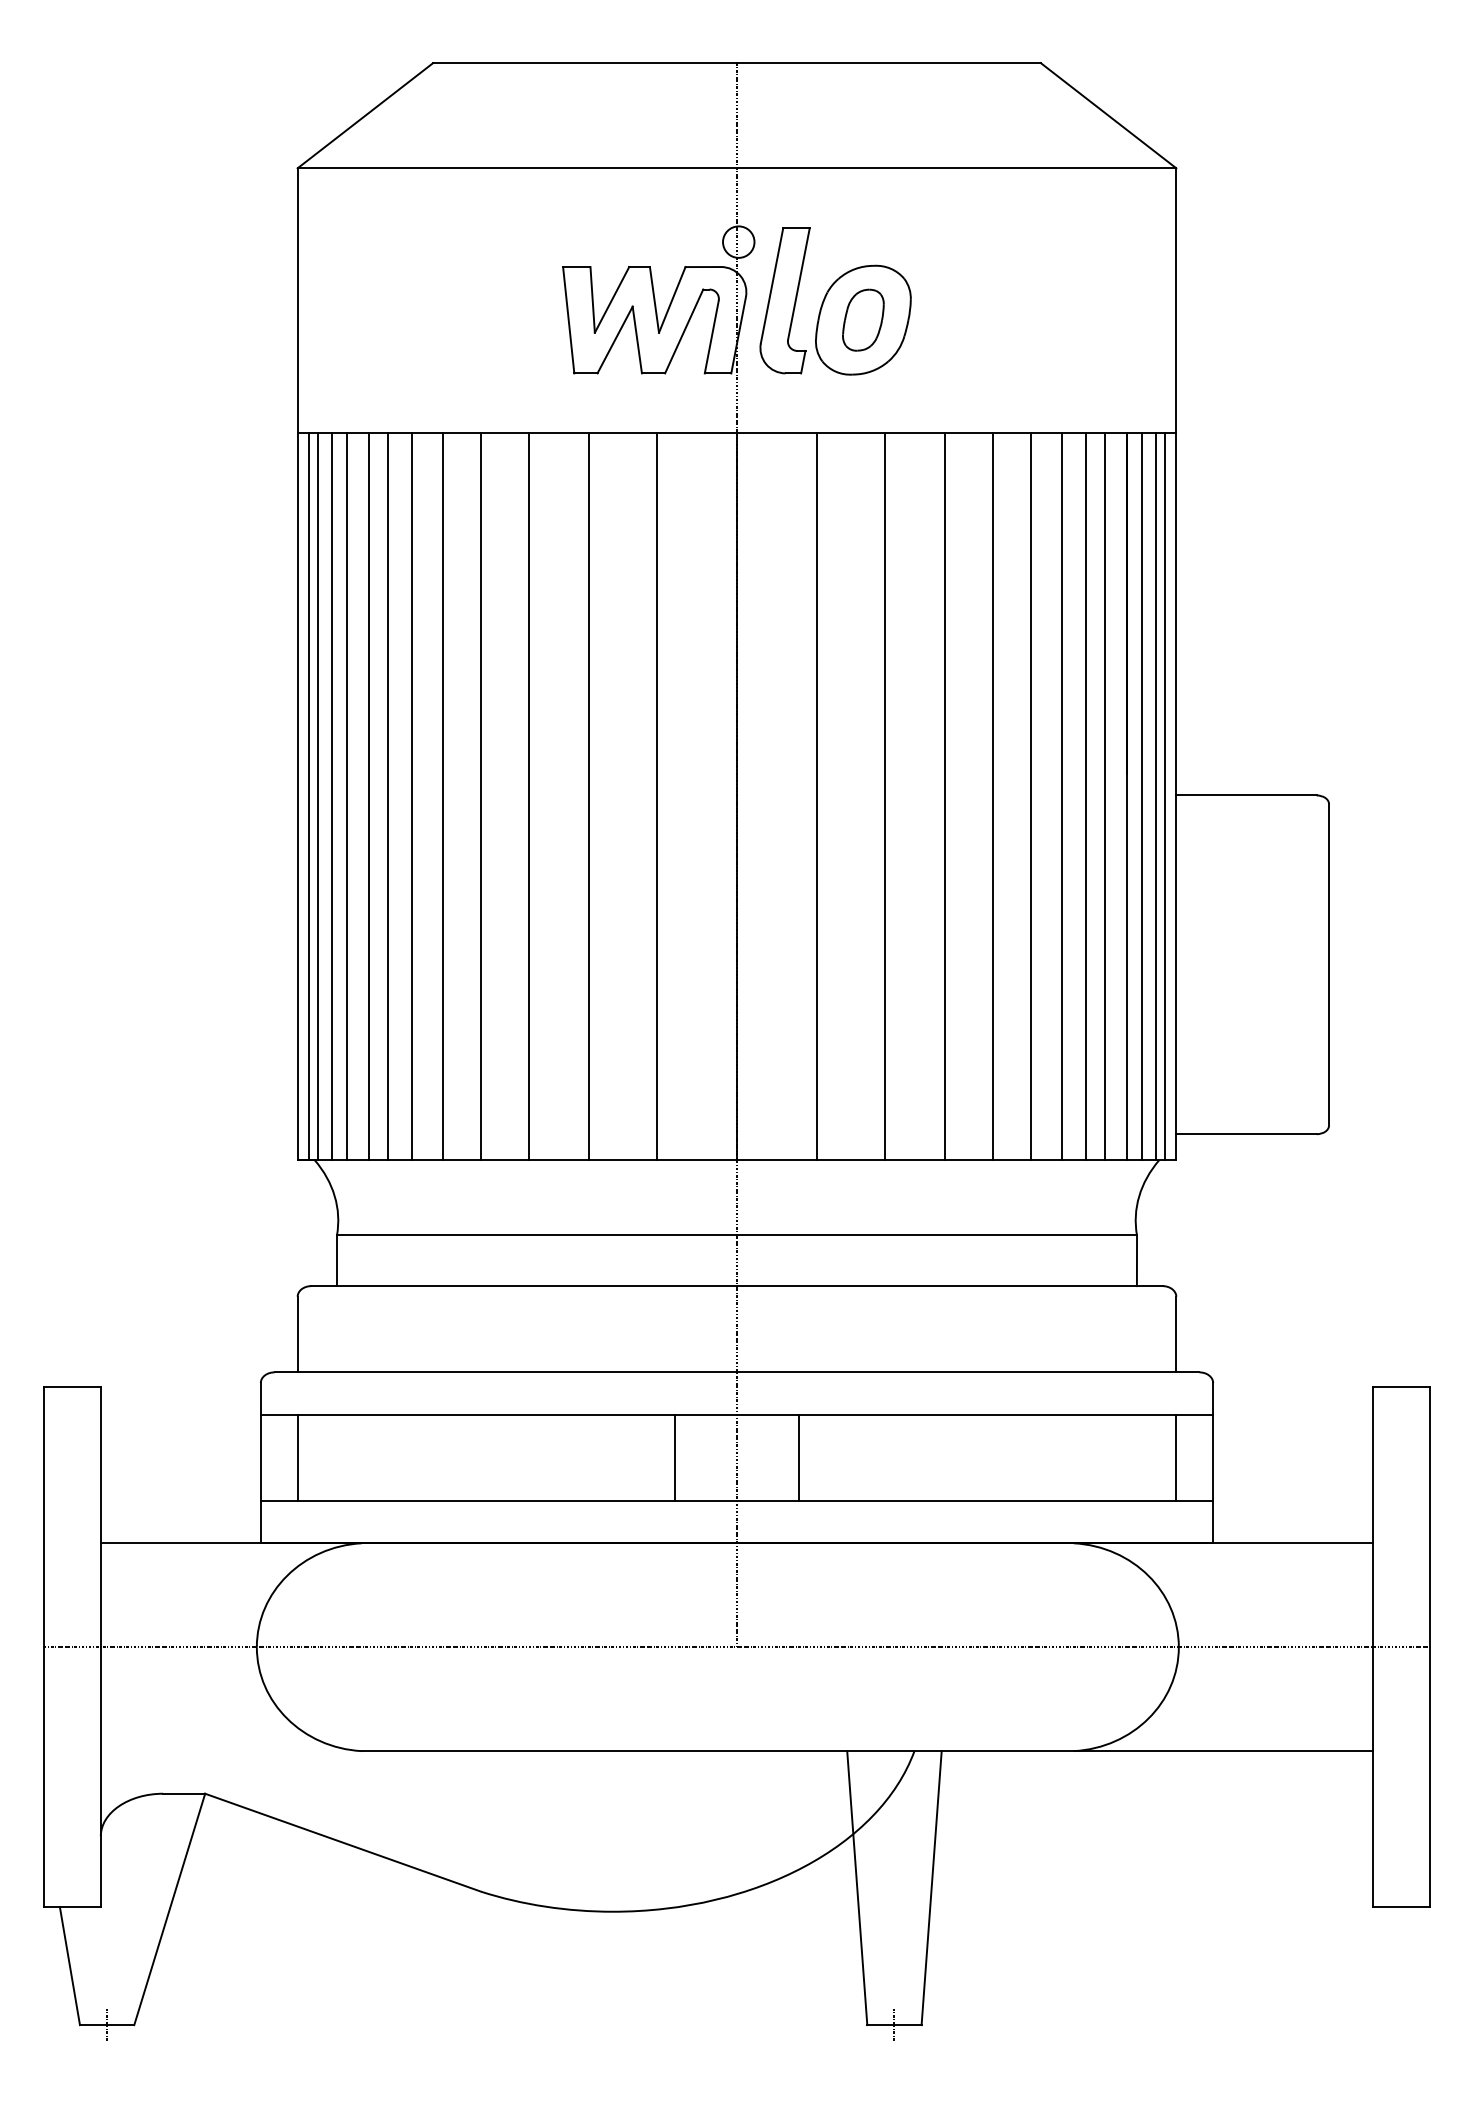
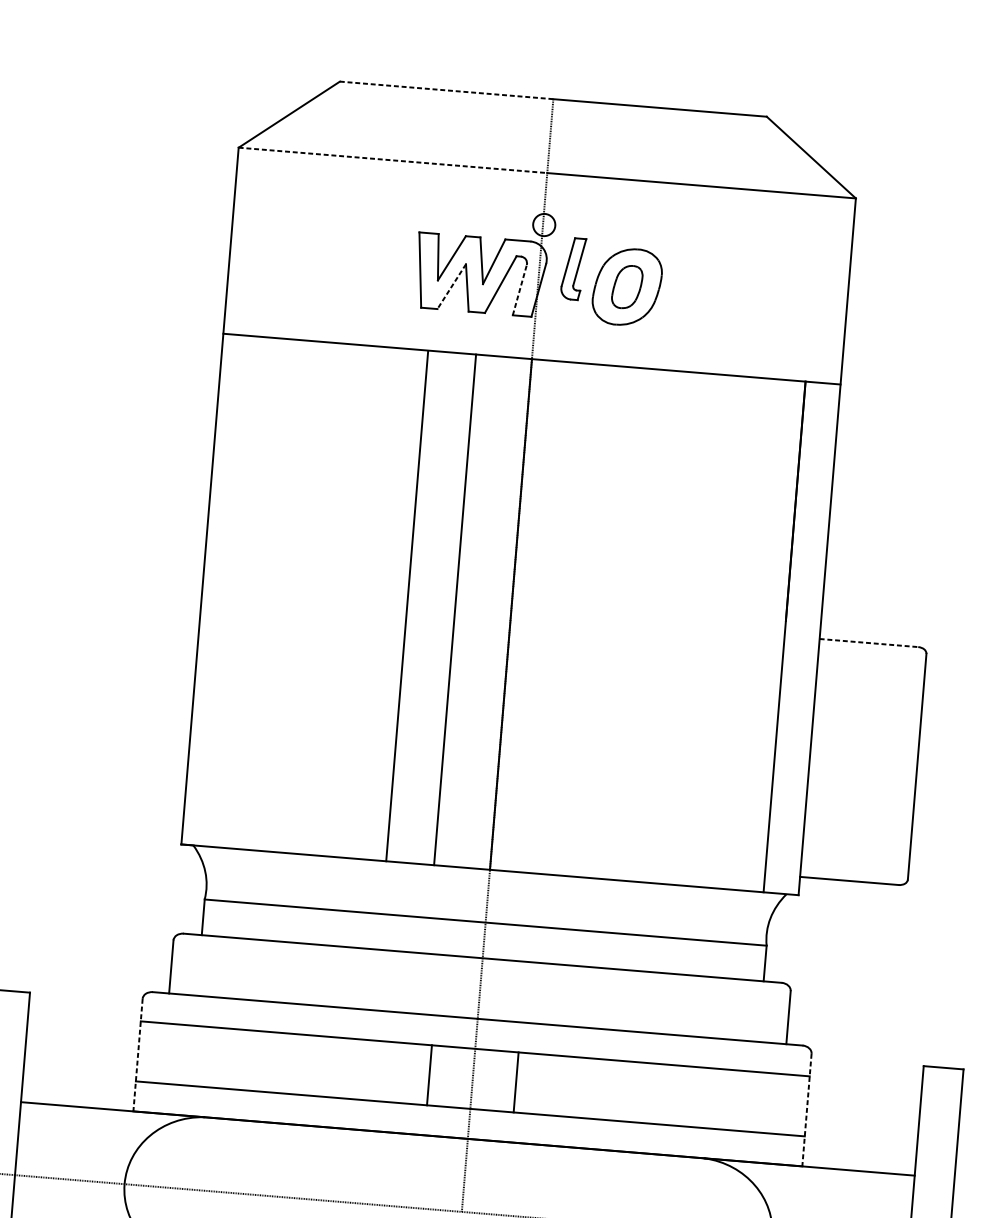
line: (585, 63) -> (446, 90), solid -> dashed
line: (517, 168) -> (393, 160), solid -> dashed
part: (784, 300) -> (573, 268), size x0.6
line: (711, 336) -> (519, 289), solid -> dashed
line: (615, 340) -> (451, 287), solid -> dashed
line: (1246, 795) -> (868, 643), solid -> dashed
line: (308, 796) -> (210, 589), removed
line: (317, 796) -> (216, 590), removed
line: (332, 796) -> (226, 590), removed
line: (347, 796) -> (237, 591), removed
line: (368, 796) -> (252, 593), removed
line: (388, 796) -> (266, 594), removed
line: (412, 796) -> (283, 595), removed
line: (443, 796) -> (304, 597), removed
line: (480, 796) -> (330, 599), removed
line: (529, 796) -> (365, 602), removed
line: (816, 796) -> (566, 618), removed
line: (884, 796) -> (614, 622), removed
line: (944, 796) -> (656, 626), removed
line: (993, 796) -> (691, 629), removed
line: (1030, 796) -> (717, 631), removed
line: (1061, 796) -> (738, 633), removed
line: (1085, 796) -> (755, 634), removed
line: (1105, 796) -> (769, 635), removed
line: (1141, 796) -> (795, 637), removed
line: (1156, 796) -> (805, 638), removed
line: (1165, 796) -> (811, 639), removed
line: (297, 1457) -> (164, 1053), removed
line: (1176, 1457) -> (781, 1104), removed
line: (260, 1463) -> (137, 1055), solid -> dashed
line: (1213, 1463) -> (807, 1110), solid -> dashed

